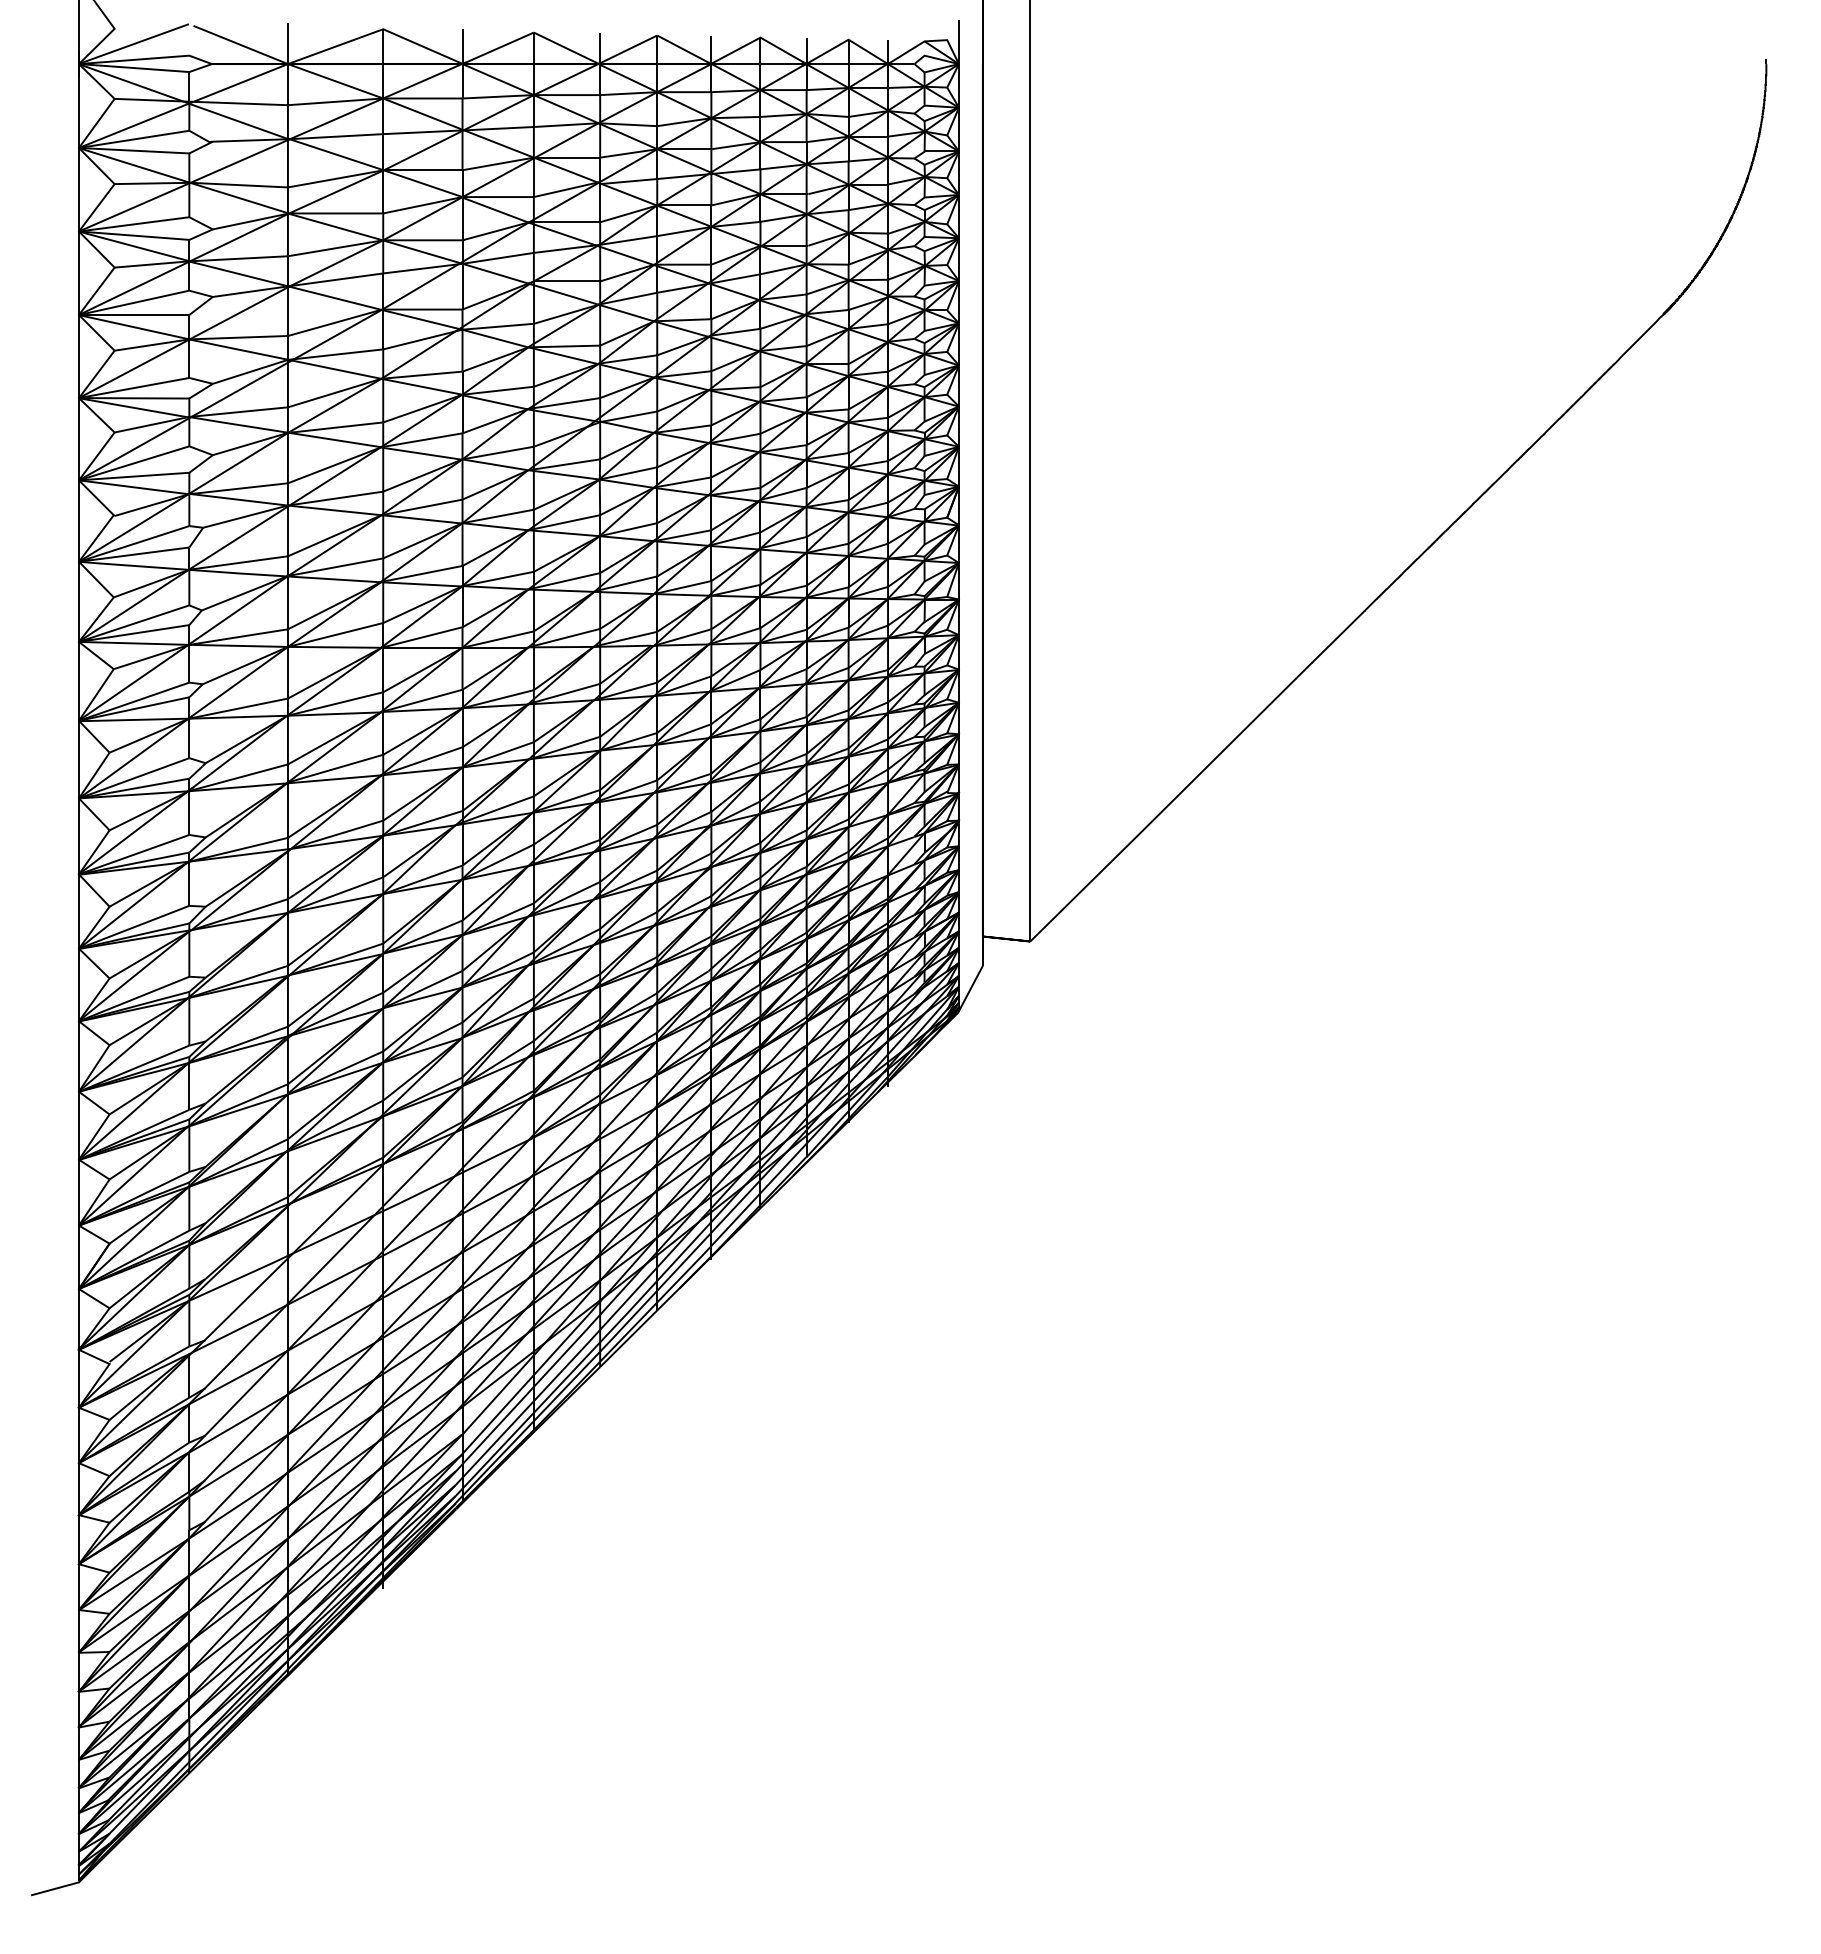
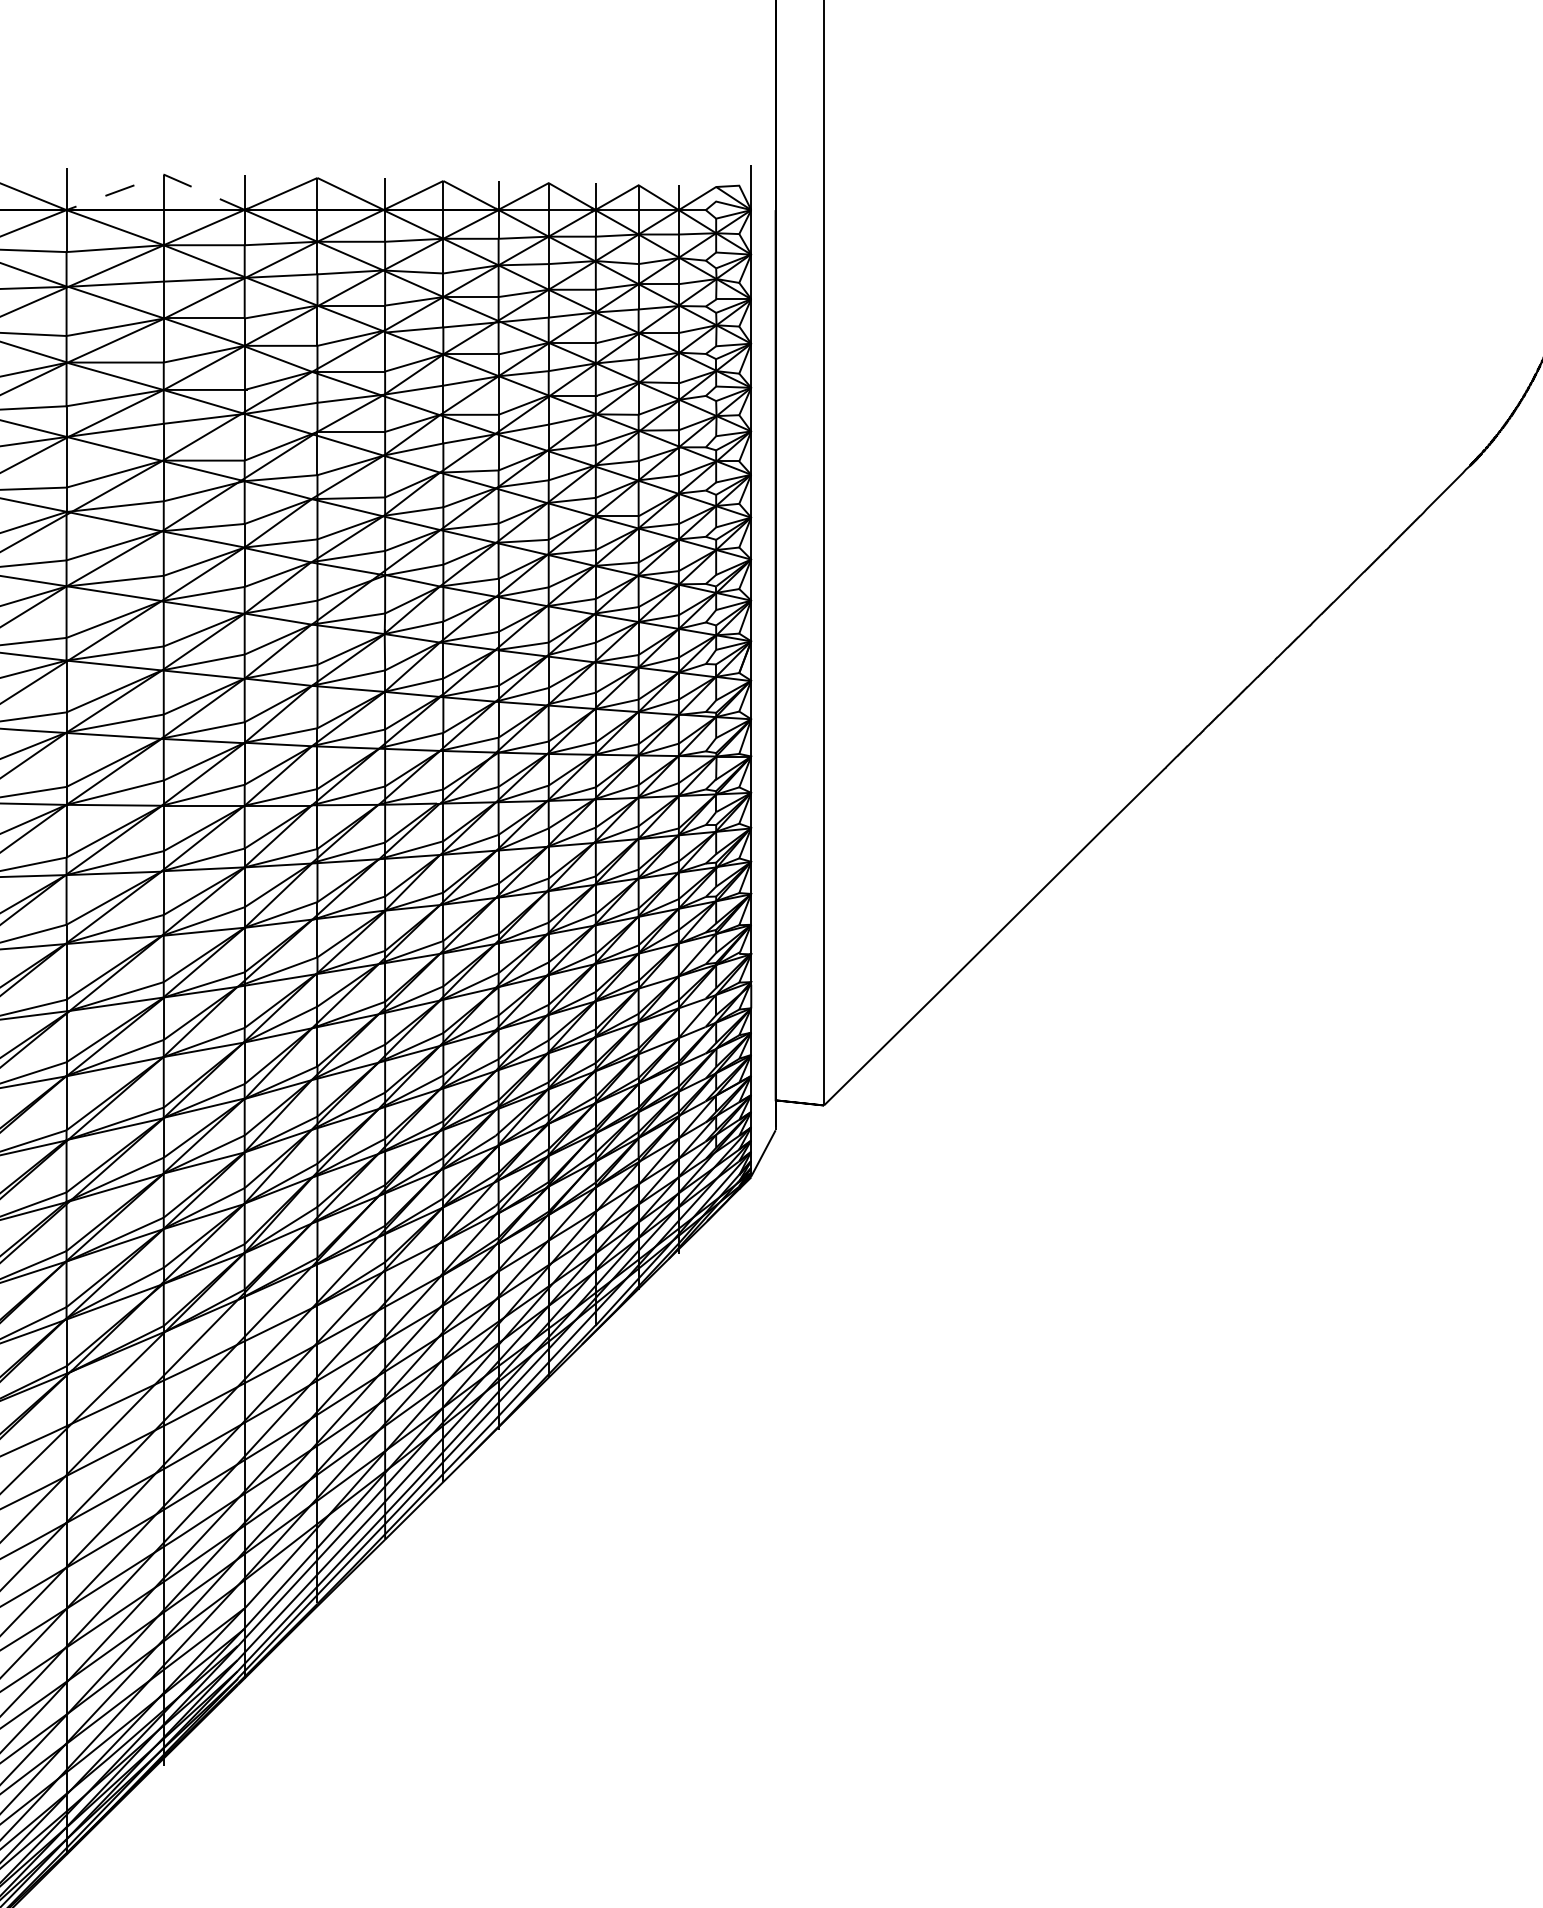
line: (378, 30) -> (158, 175), solid -> dashed

